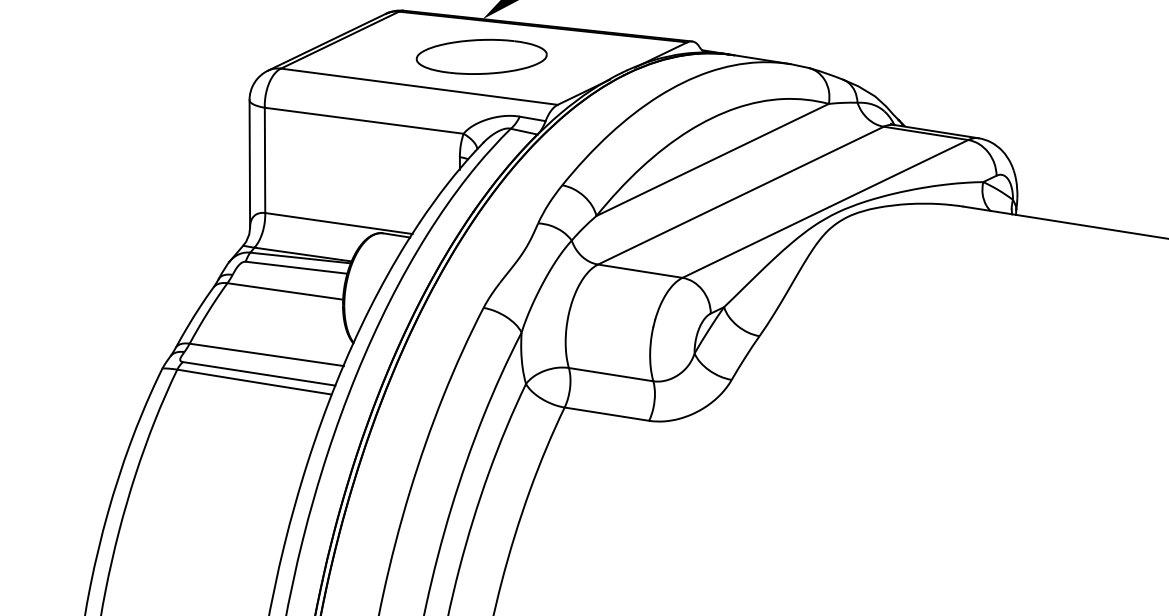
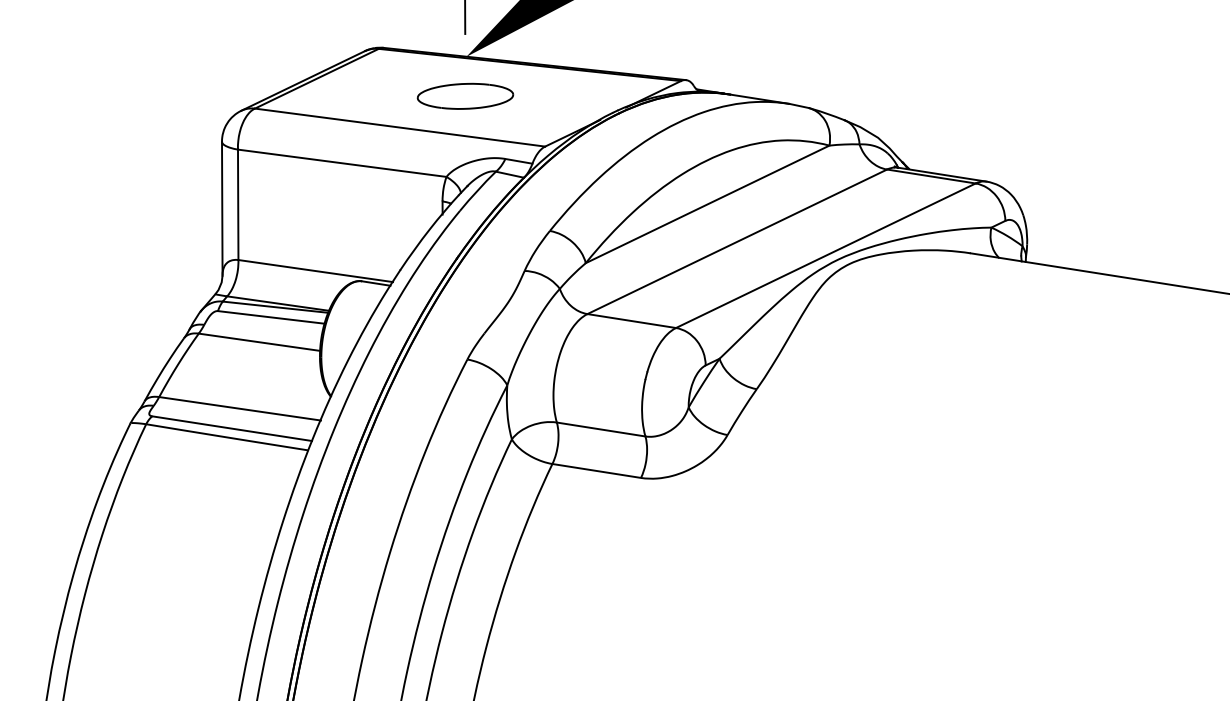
part: (481, 57) -> (465, 96), size x0.7

